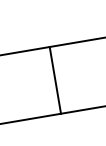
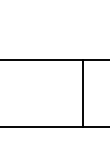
line: (54, 80) -> (82, 93), moved

